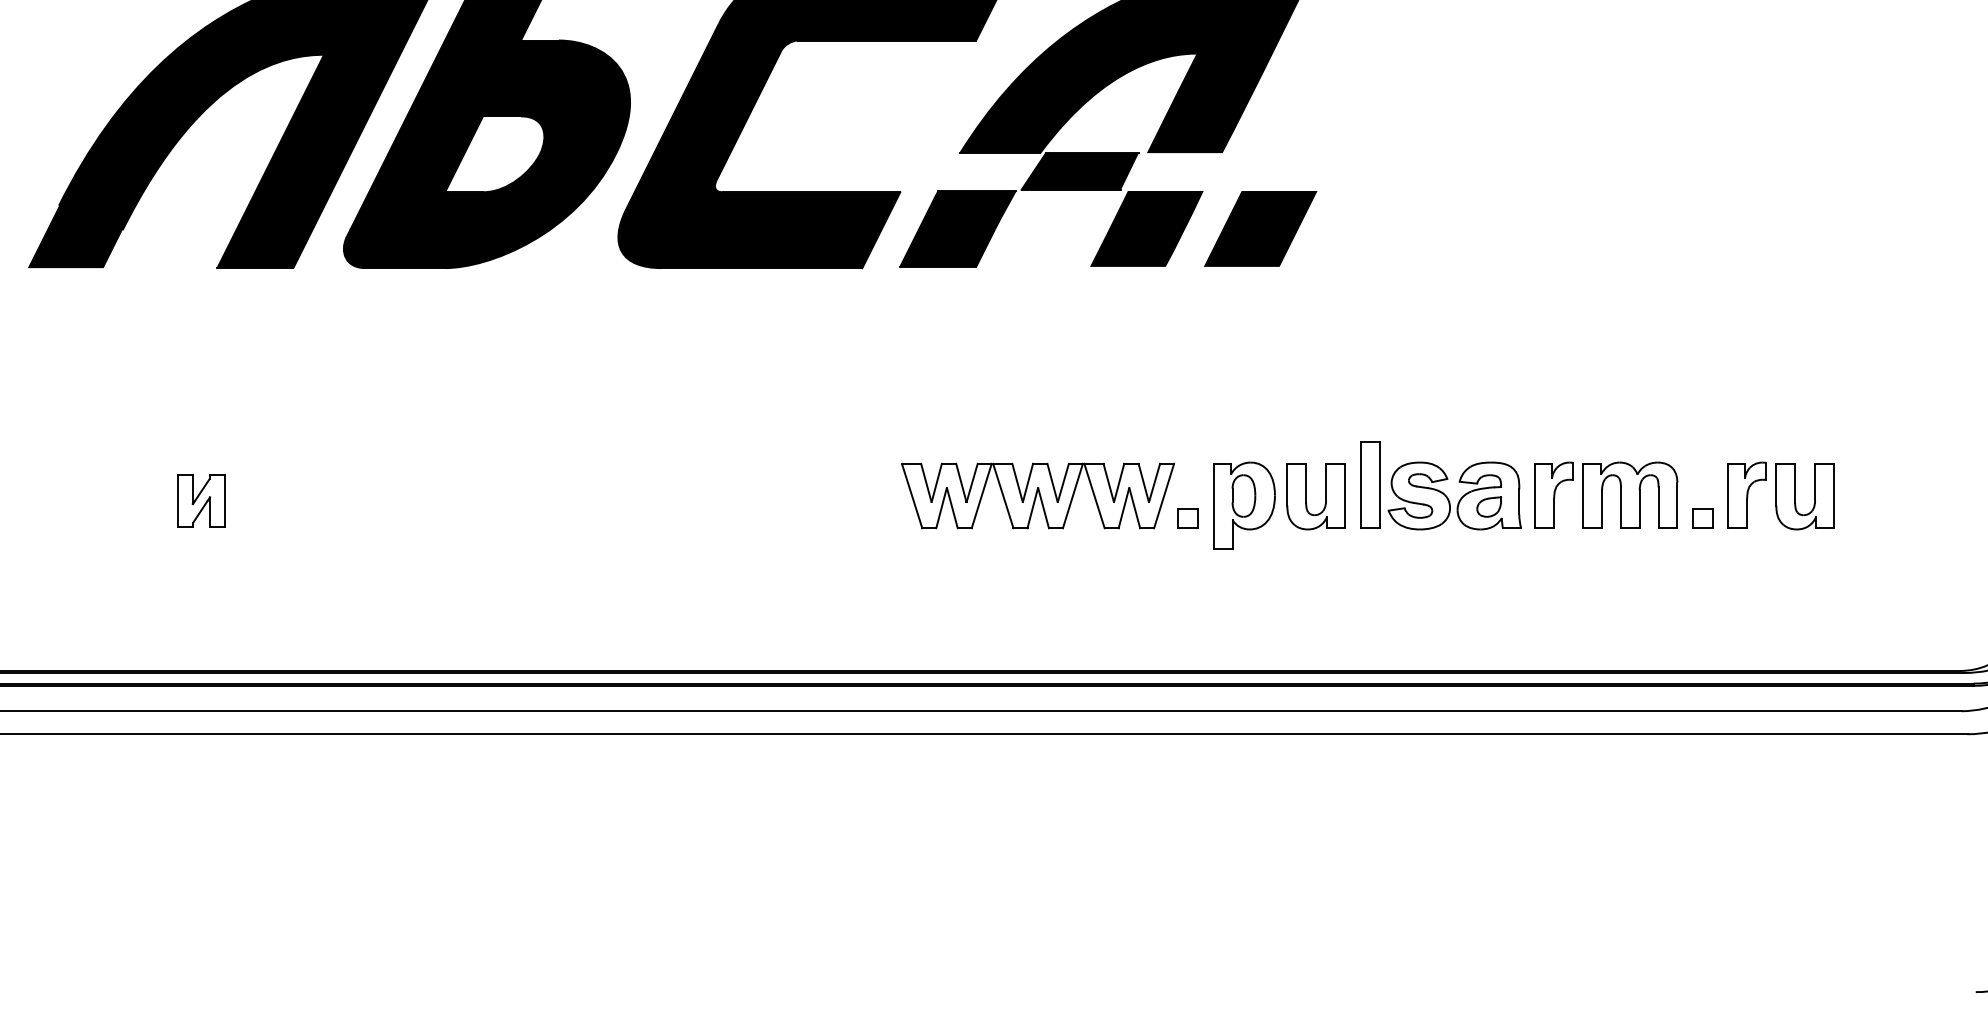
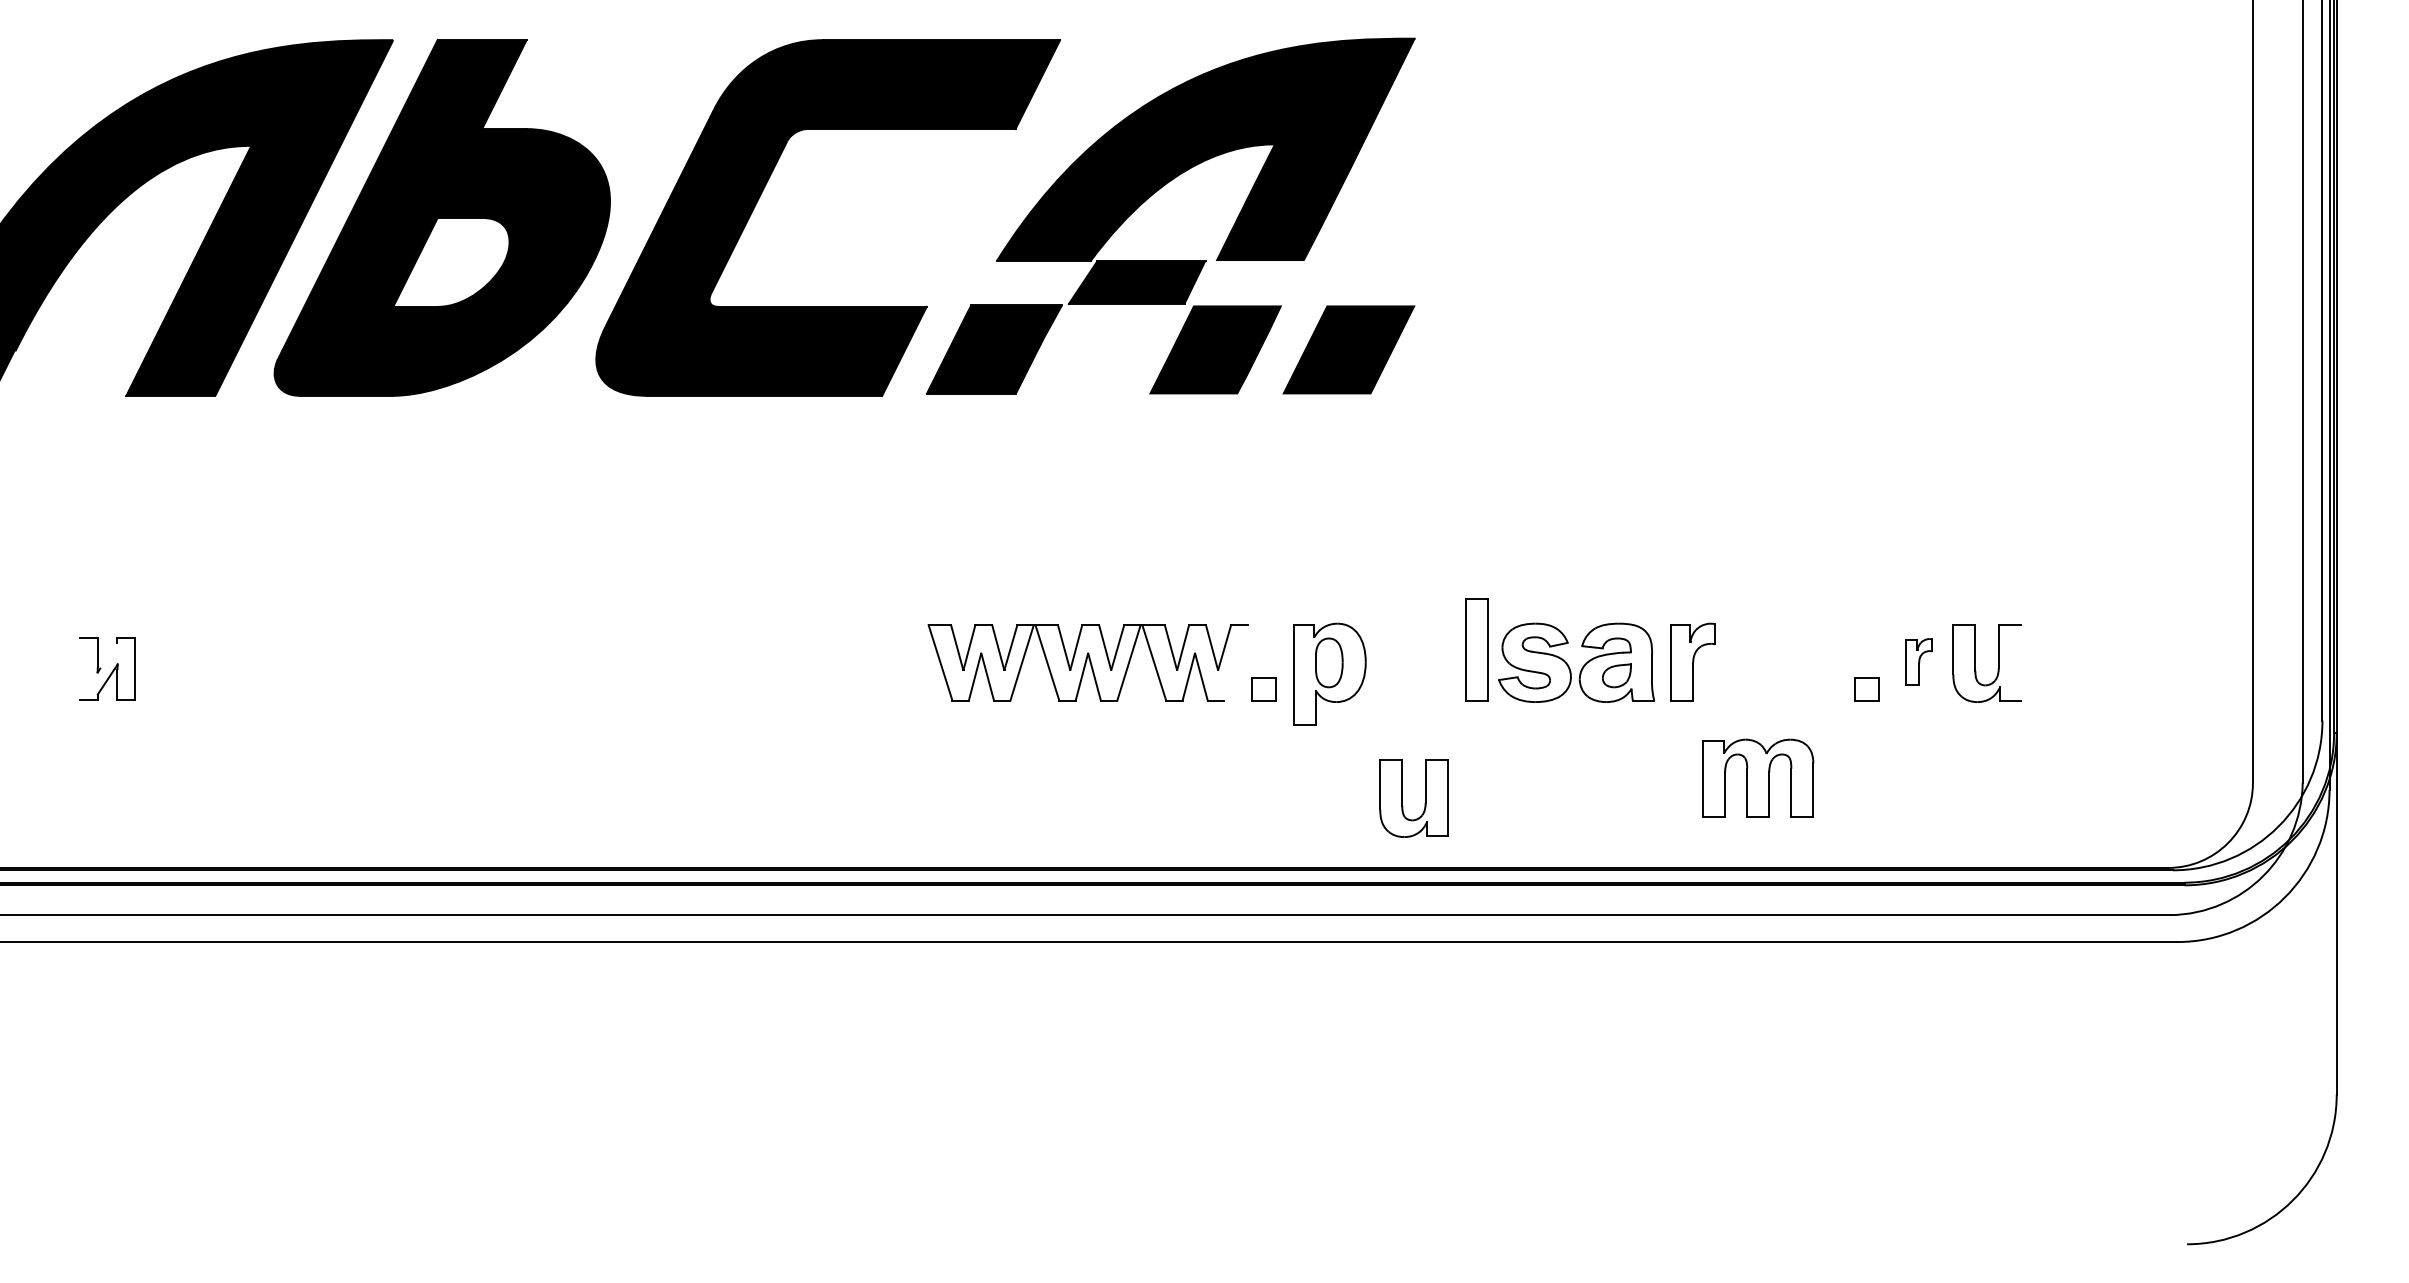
line: (202, 488) -> (108, 654), removed
part: (1630, 494) -> (1758, 777), moved
part: (1746, 494) -> (1918, 661), size x0.6
line: (1163, 495) -> (1235, 662), removed
line: (1833, 495) -> (2020, 662), removed
part: (1306, 496) -> (1402, 798), moved
line: (177, 500) -> (79, 668), removed

